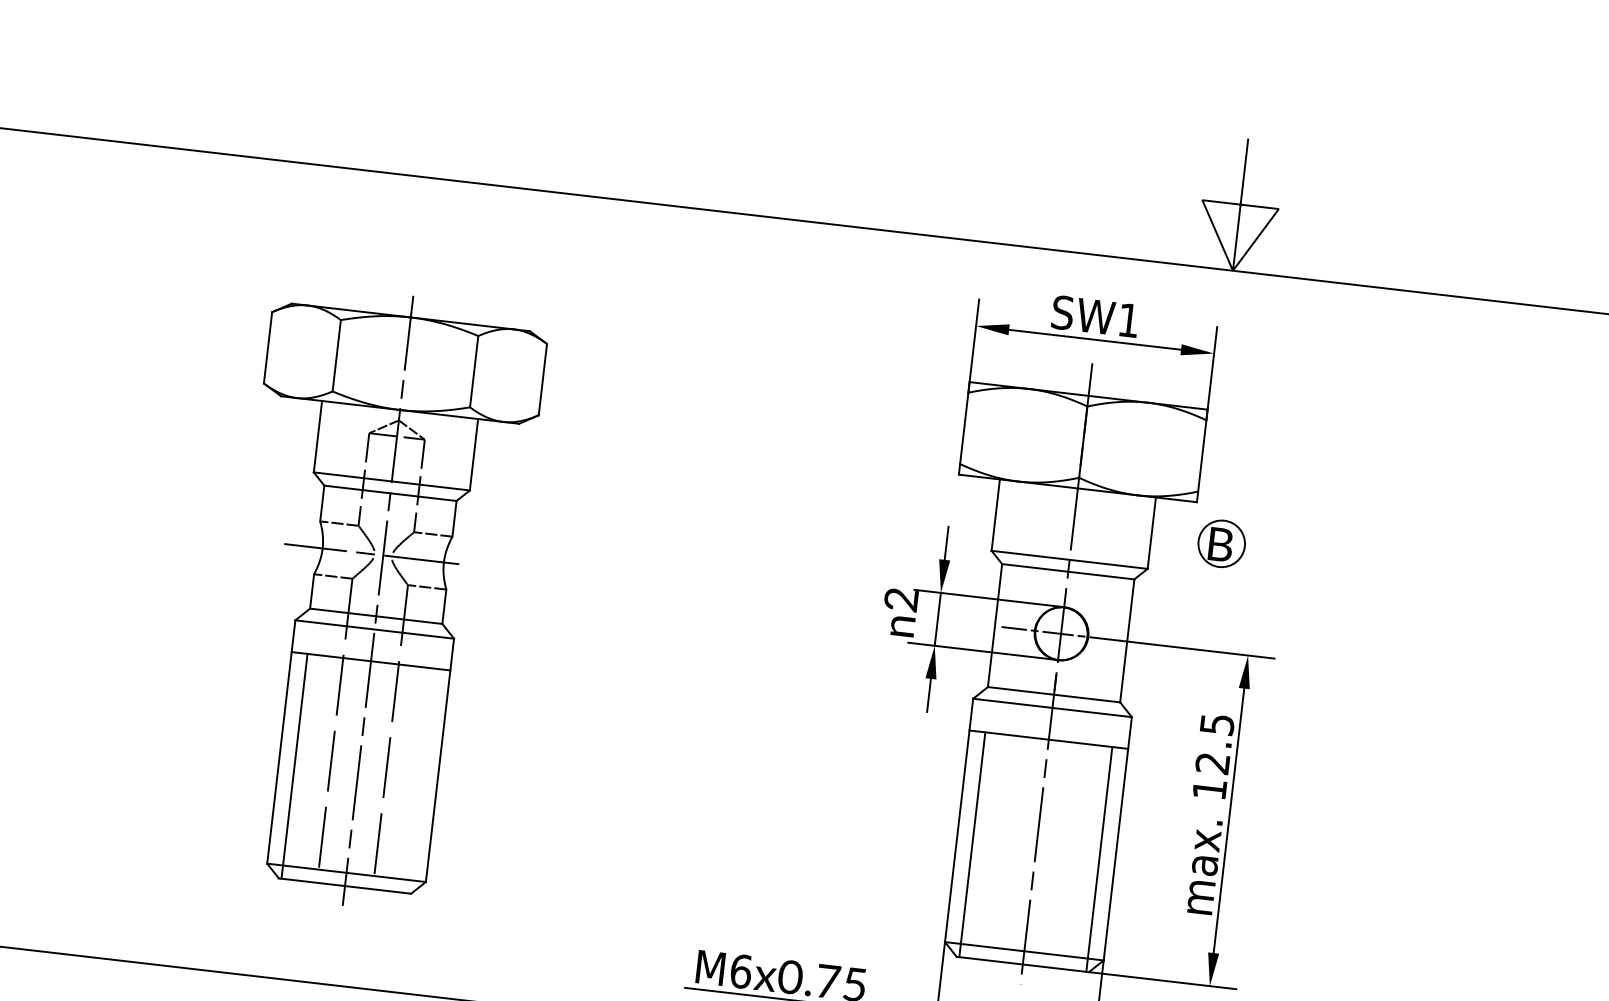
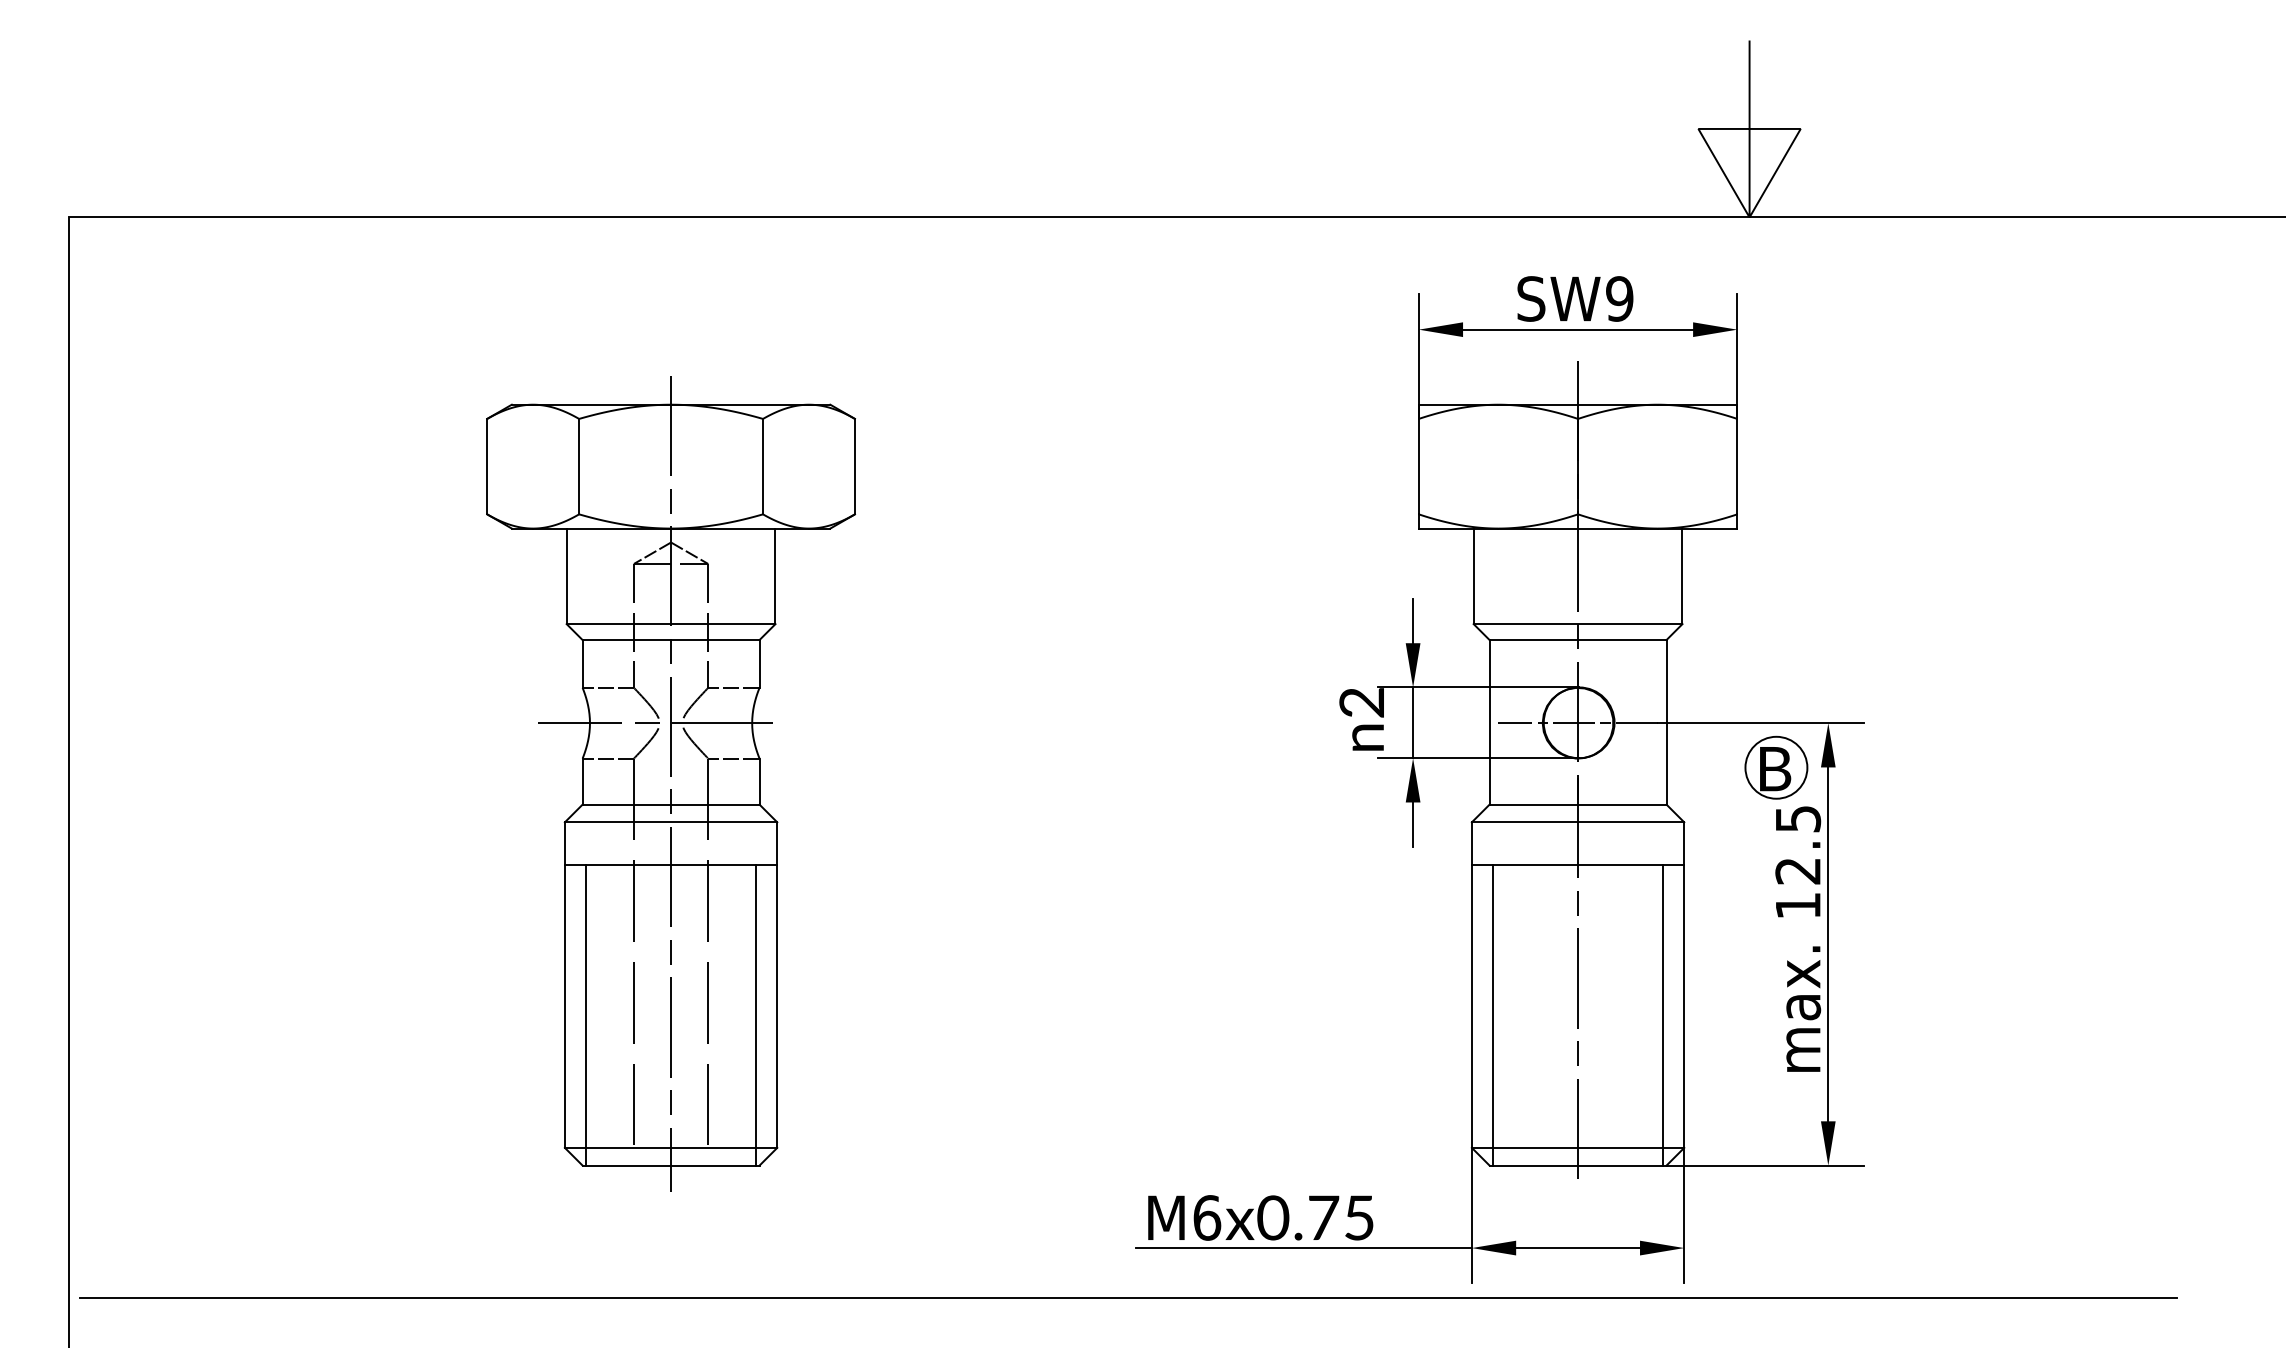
text: (1128, 320) -> (1619, 298), SW1 -> SW9
part: (1221, 543) -> (1776, 767), moved
line: (421, 780) -> (756, 1014), added

